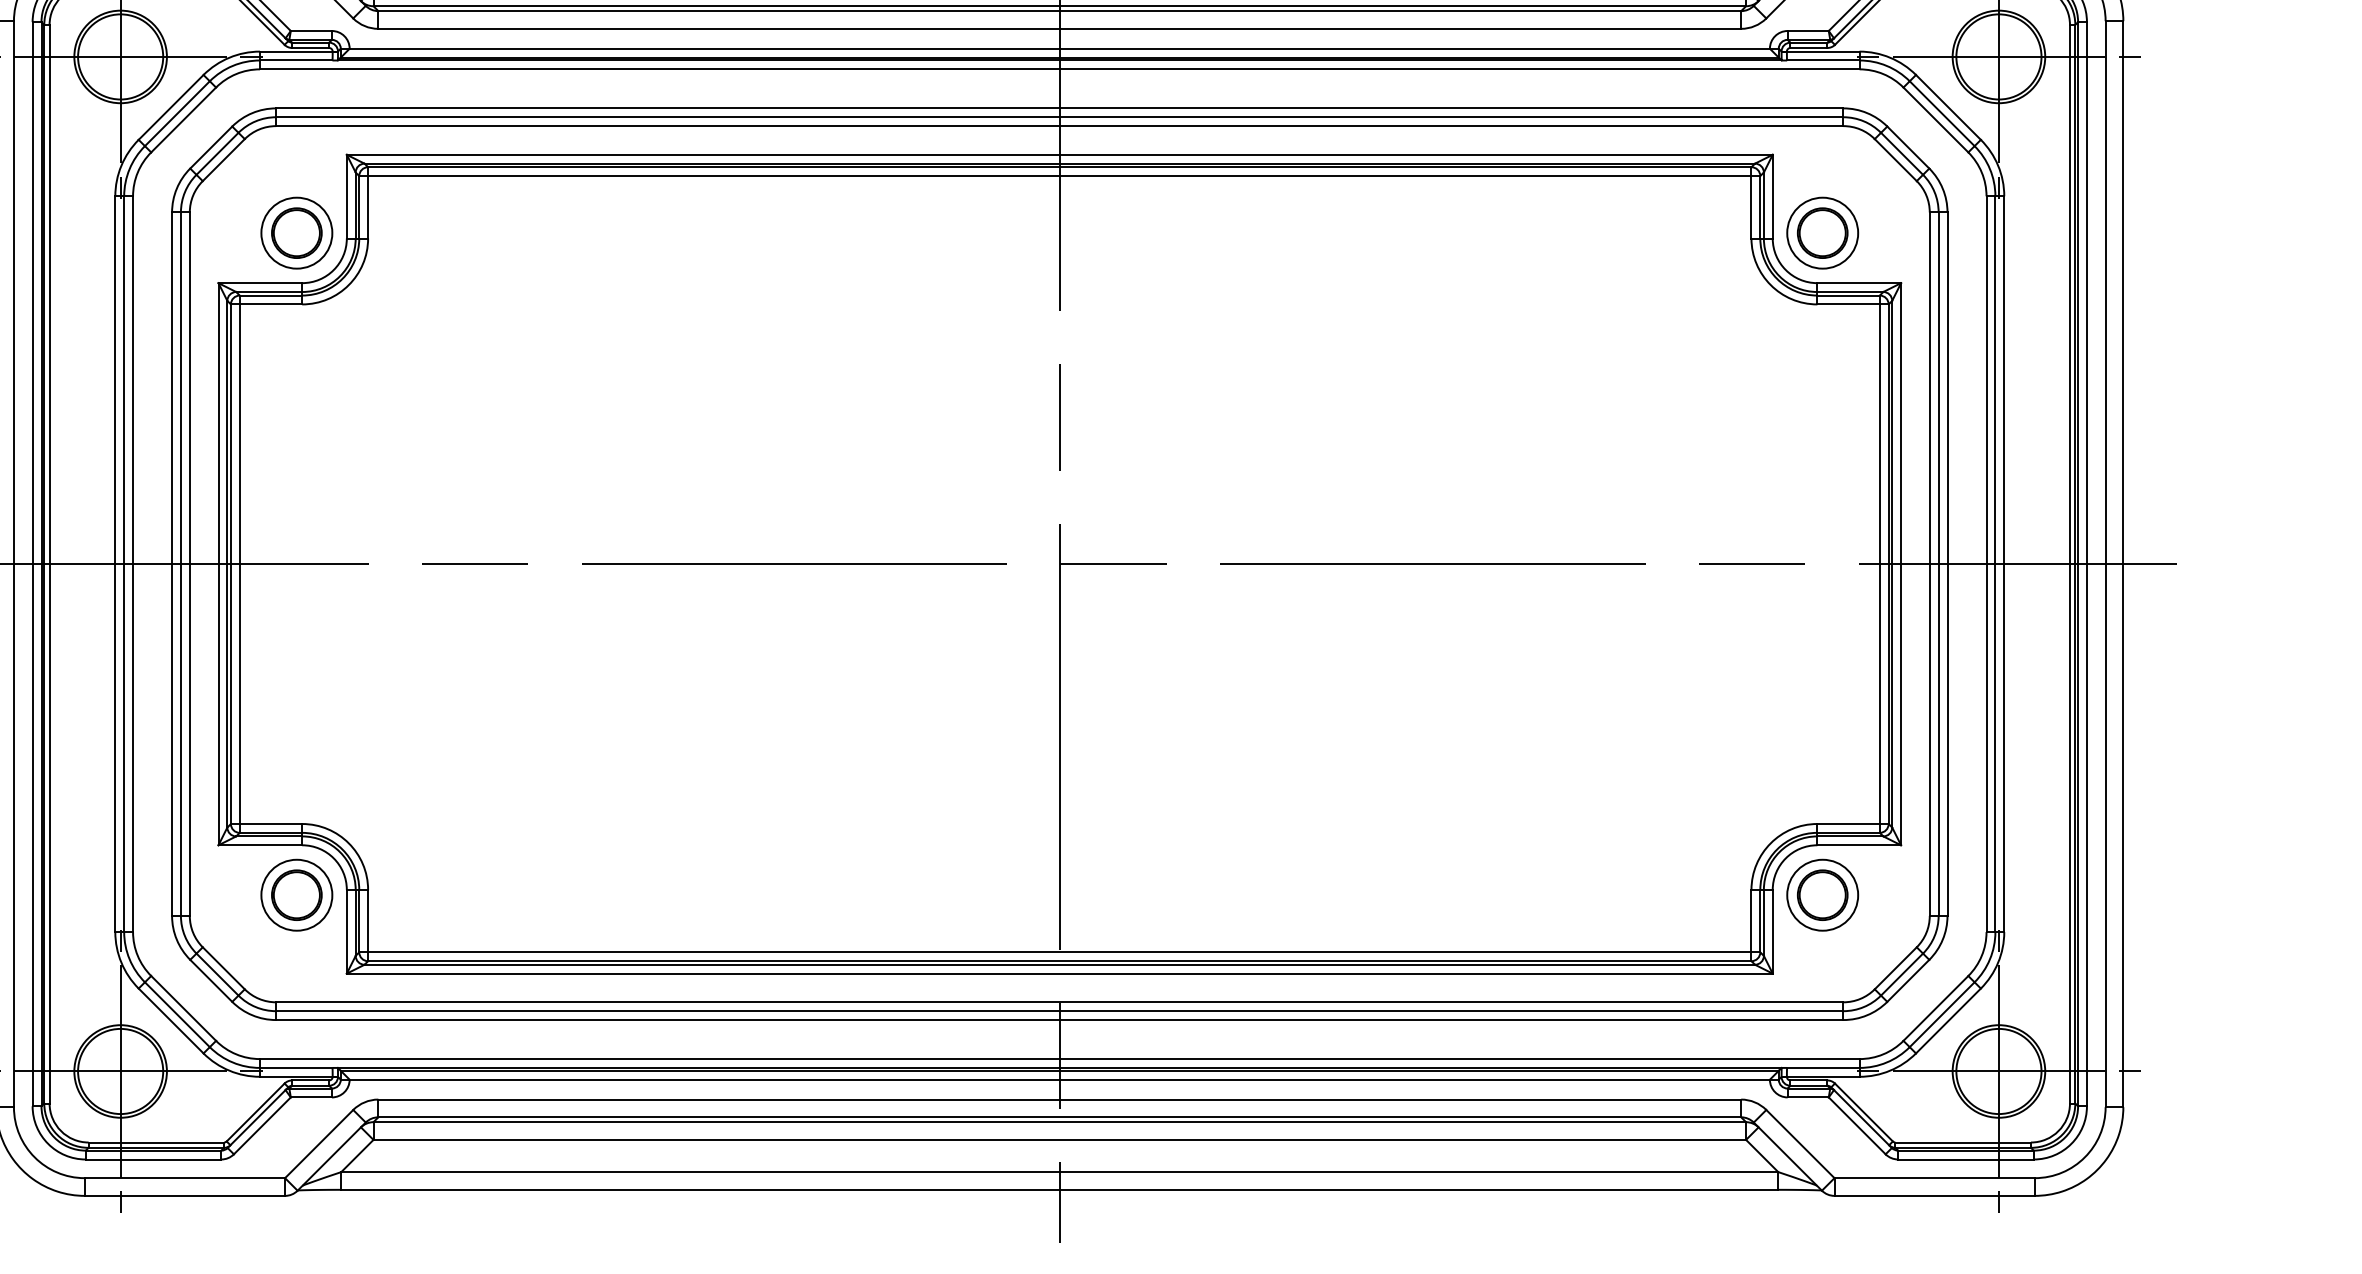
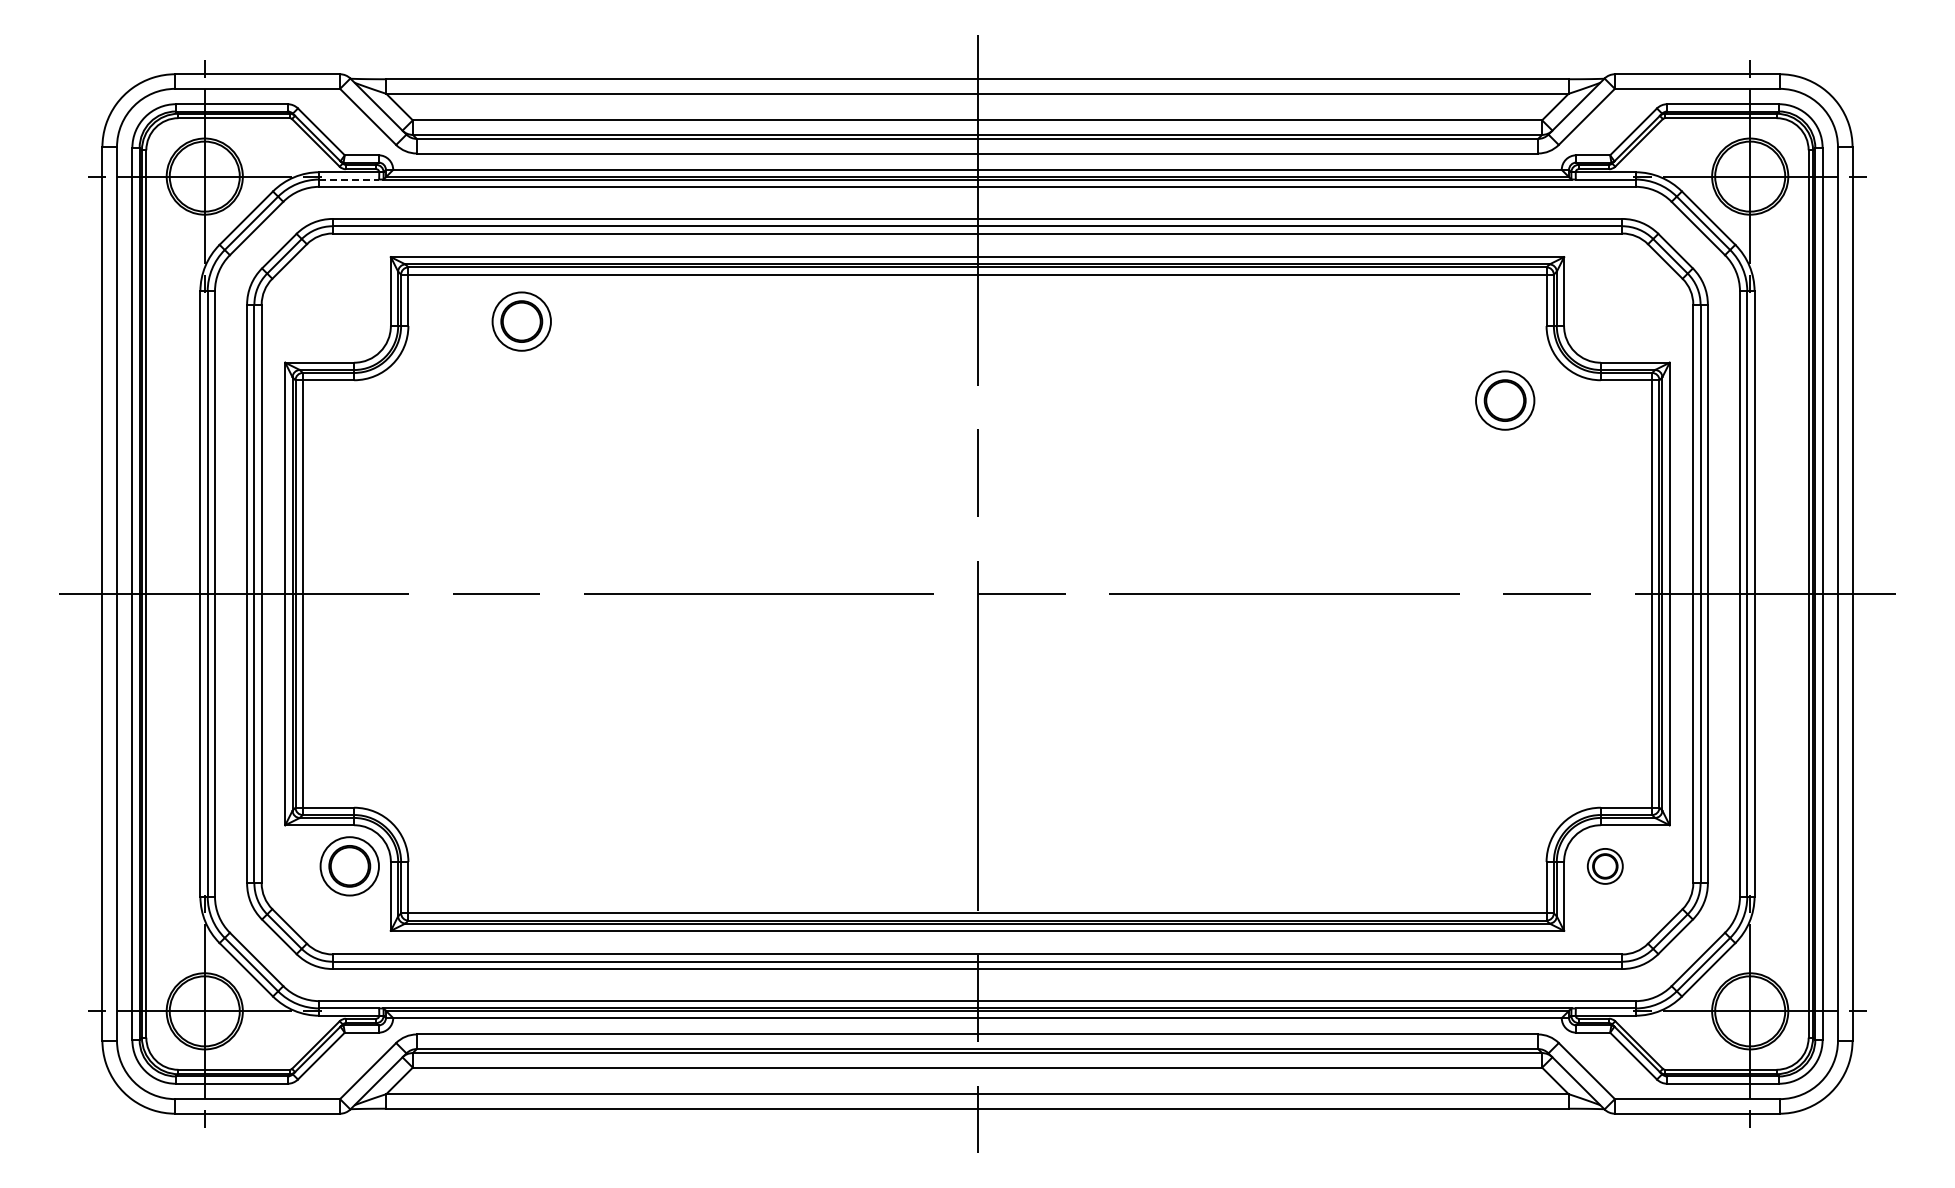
line: (296, 60) -> (349, 179), solid -> dashed
part: (296, 233) -> (521, 321), moved
part: (1823, 233) -> (1505, 400), moved
part: (1823, 895) -> (1605, 866), size x0.6

